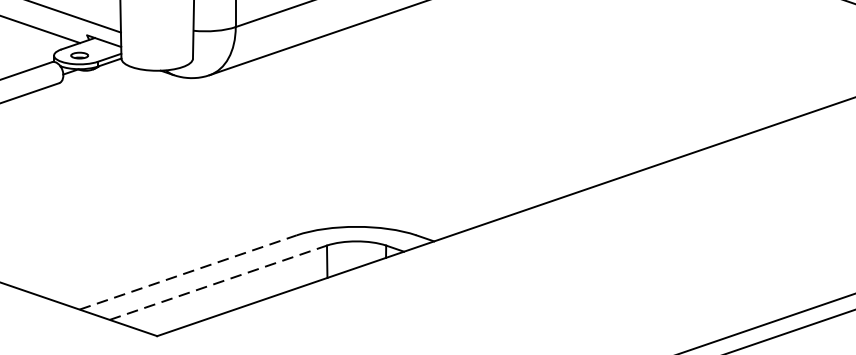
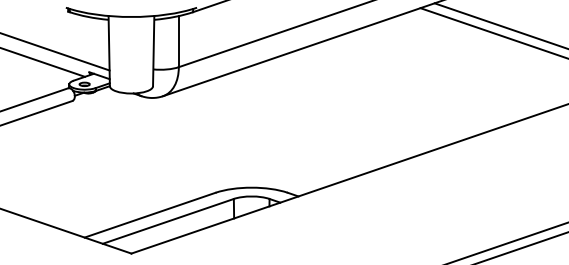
line: (188, 272) -> (150, 215), dashed -> solid
line: (218, 282) -> (168, 221), dashed -> solid

